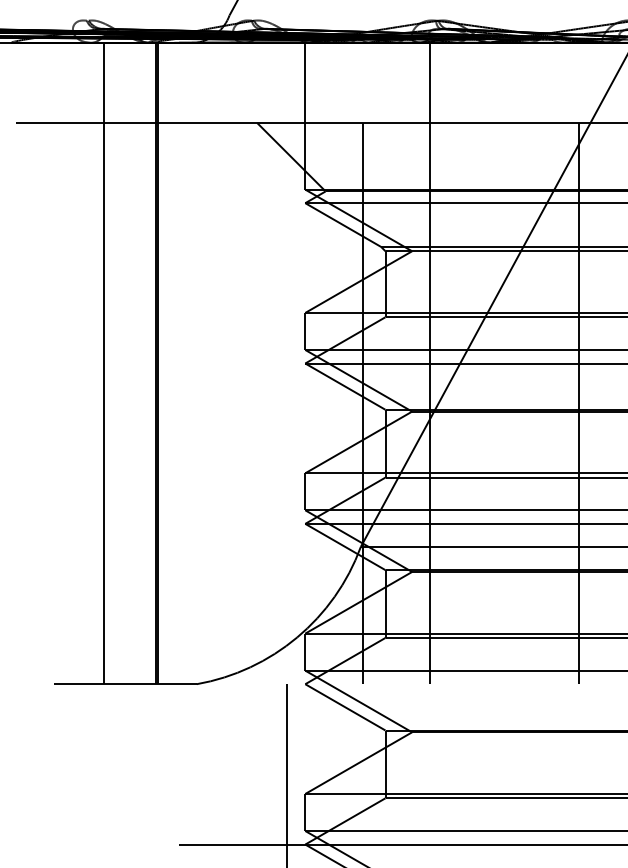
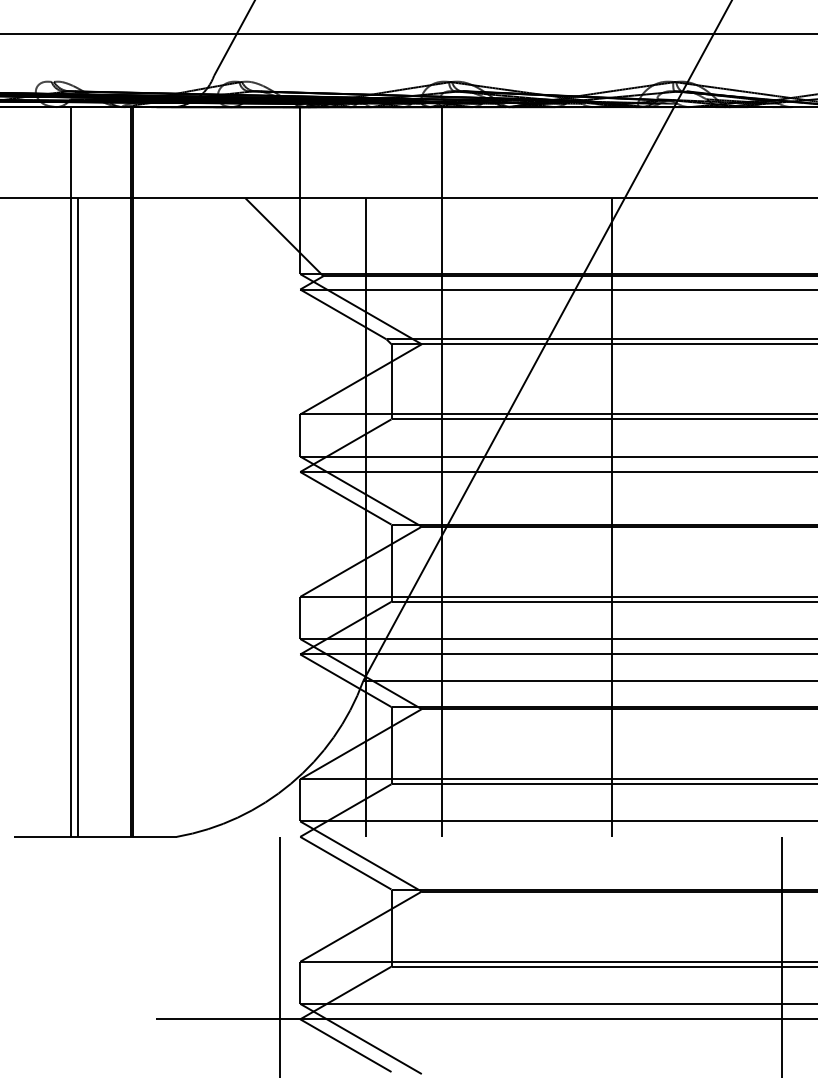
line: (110, 403) -> (78, 517), added

